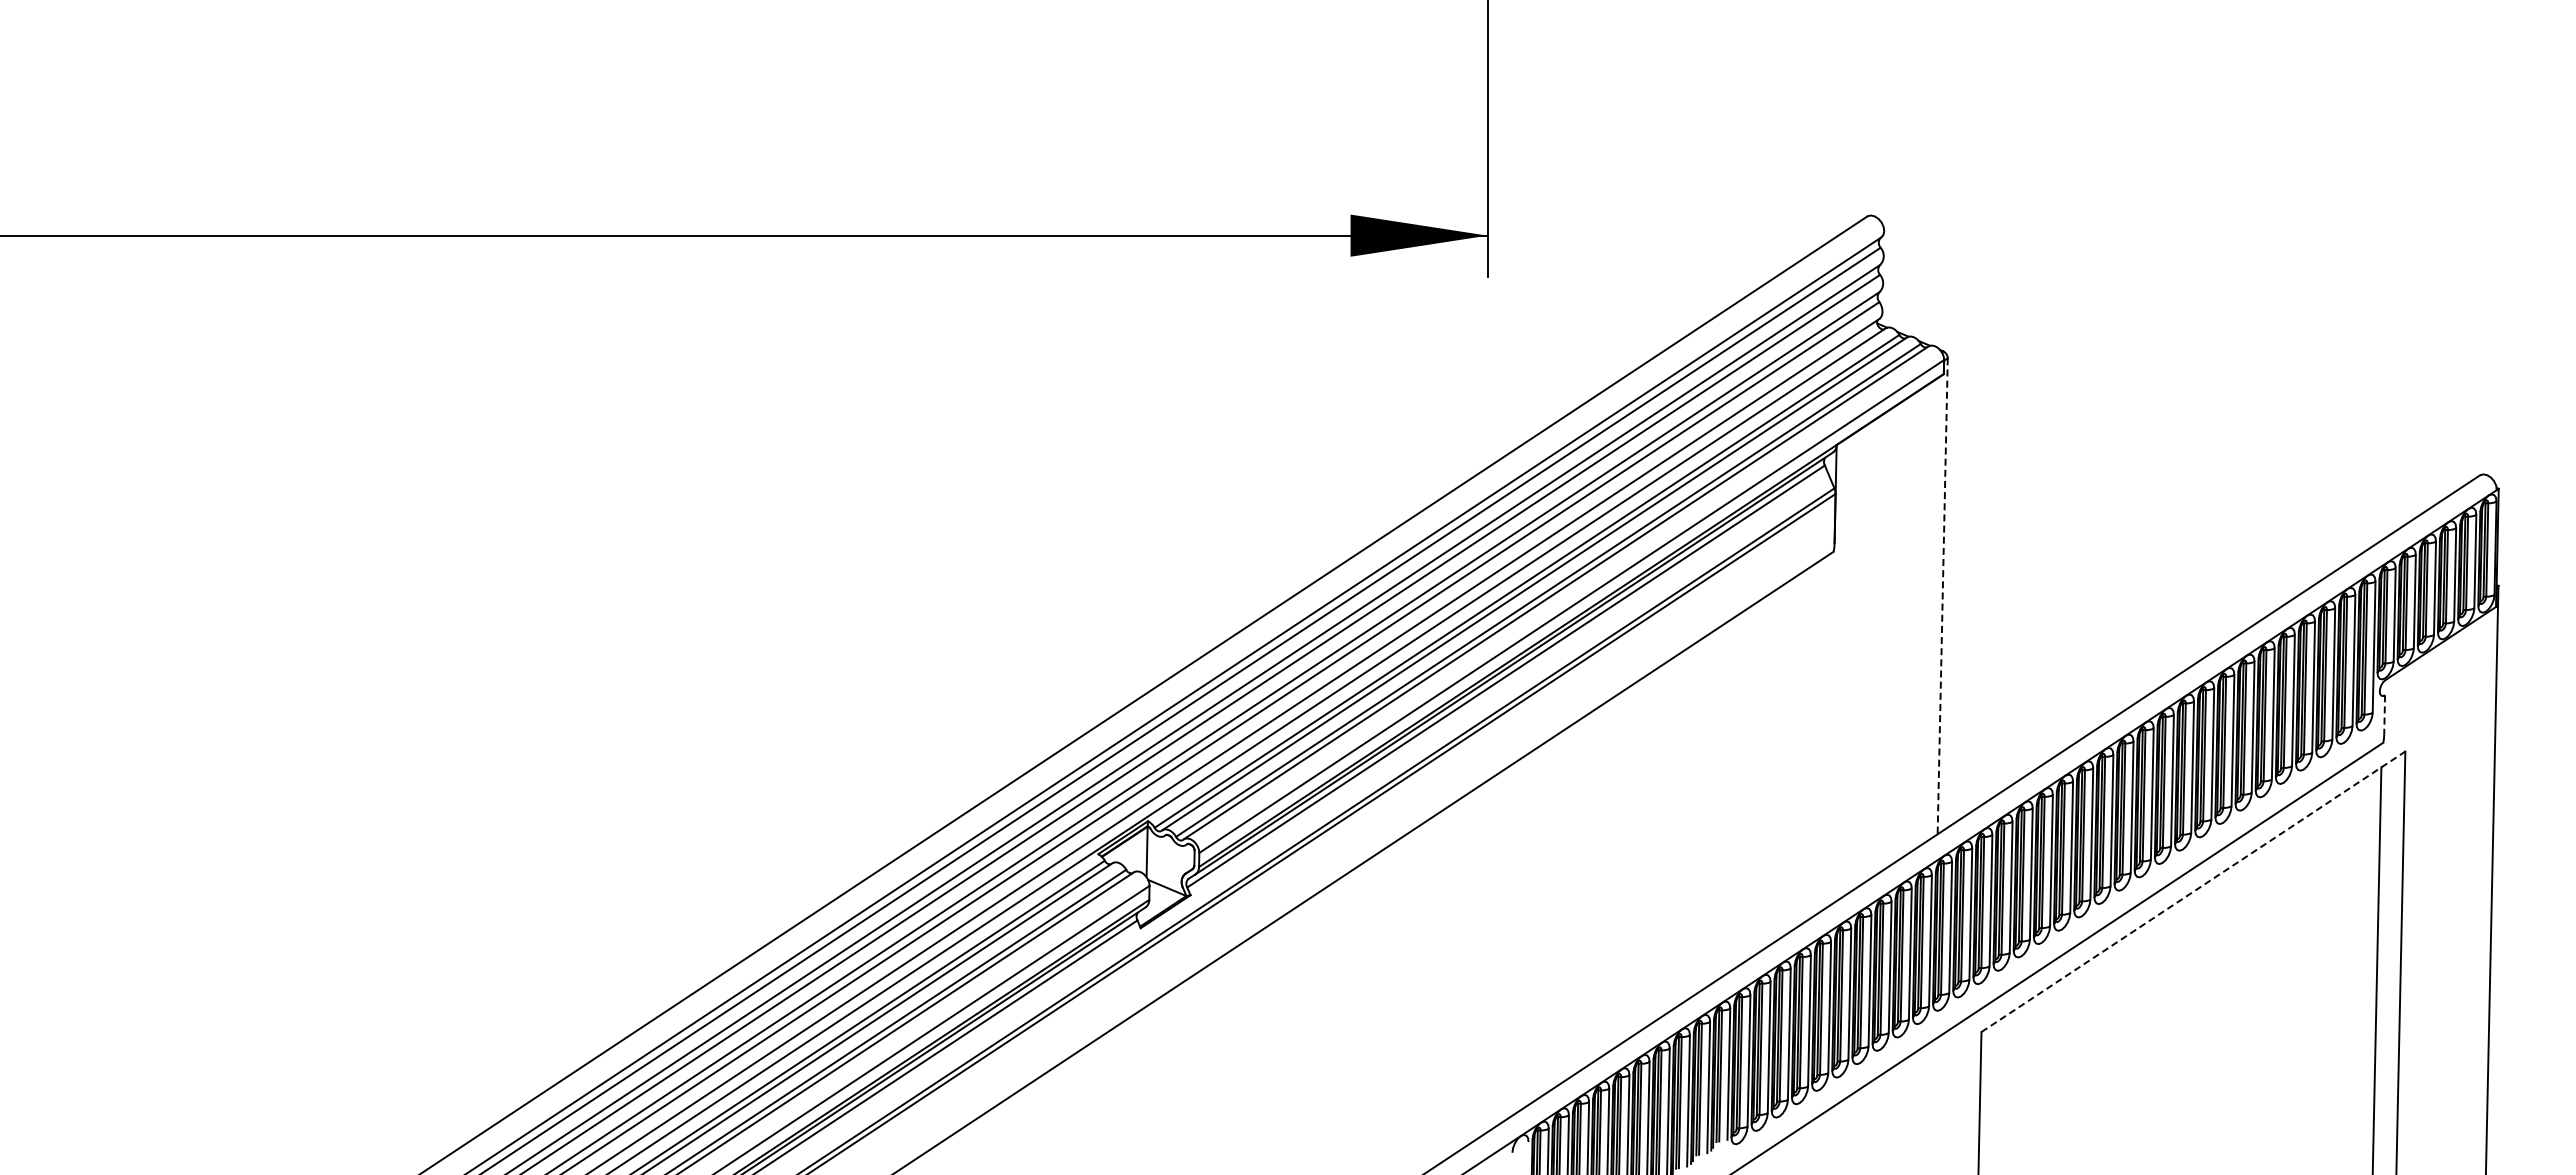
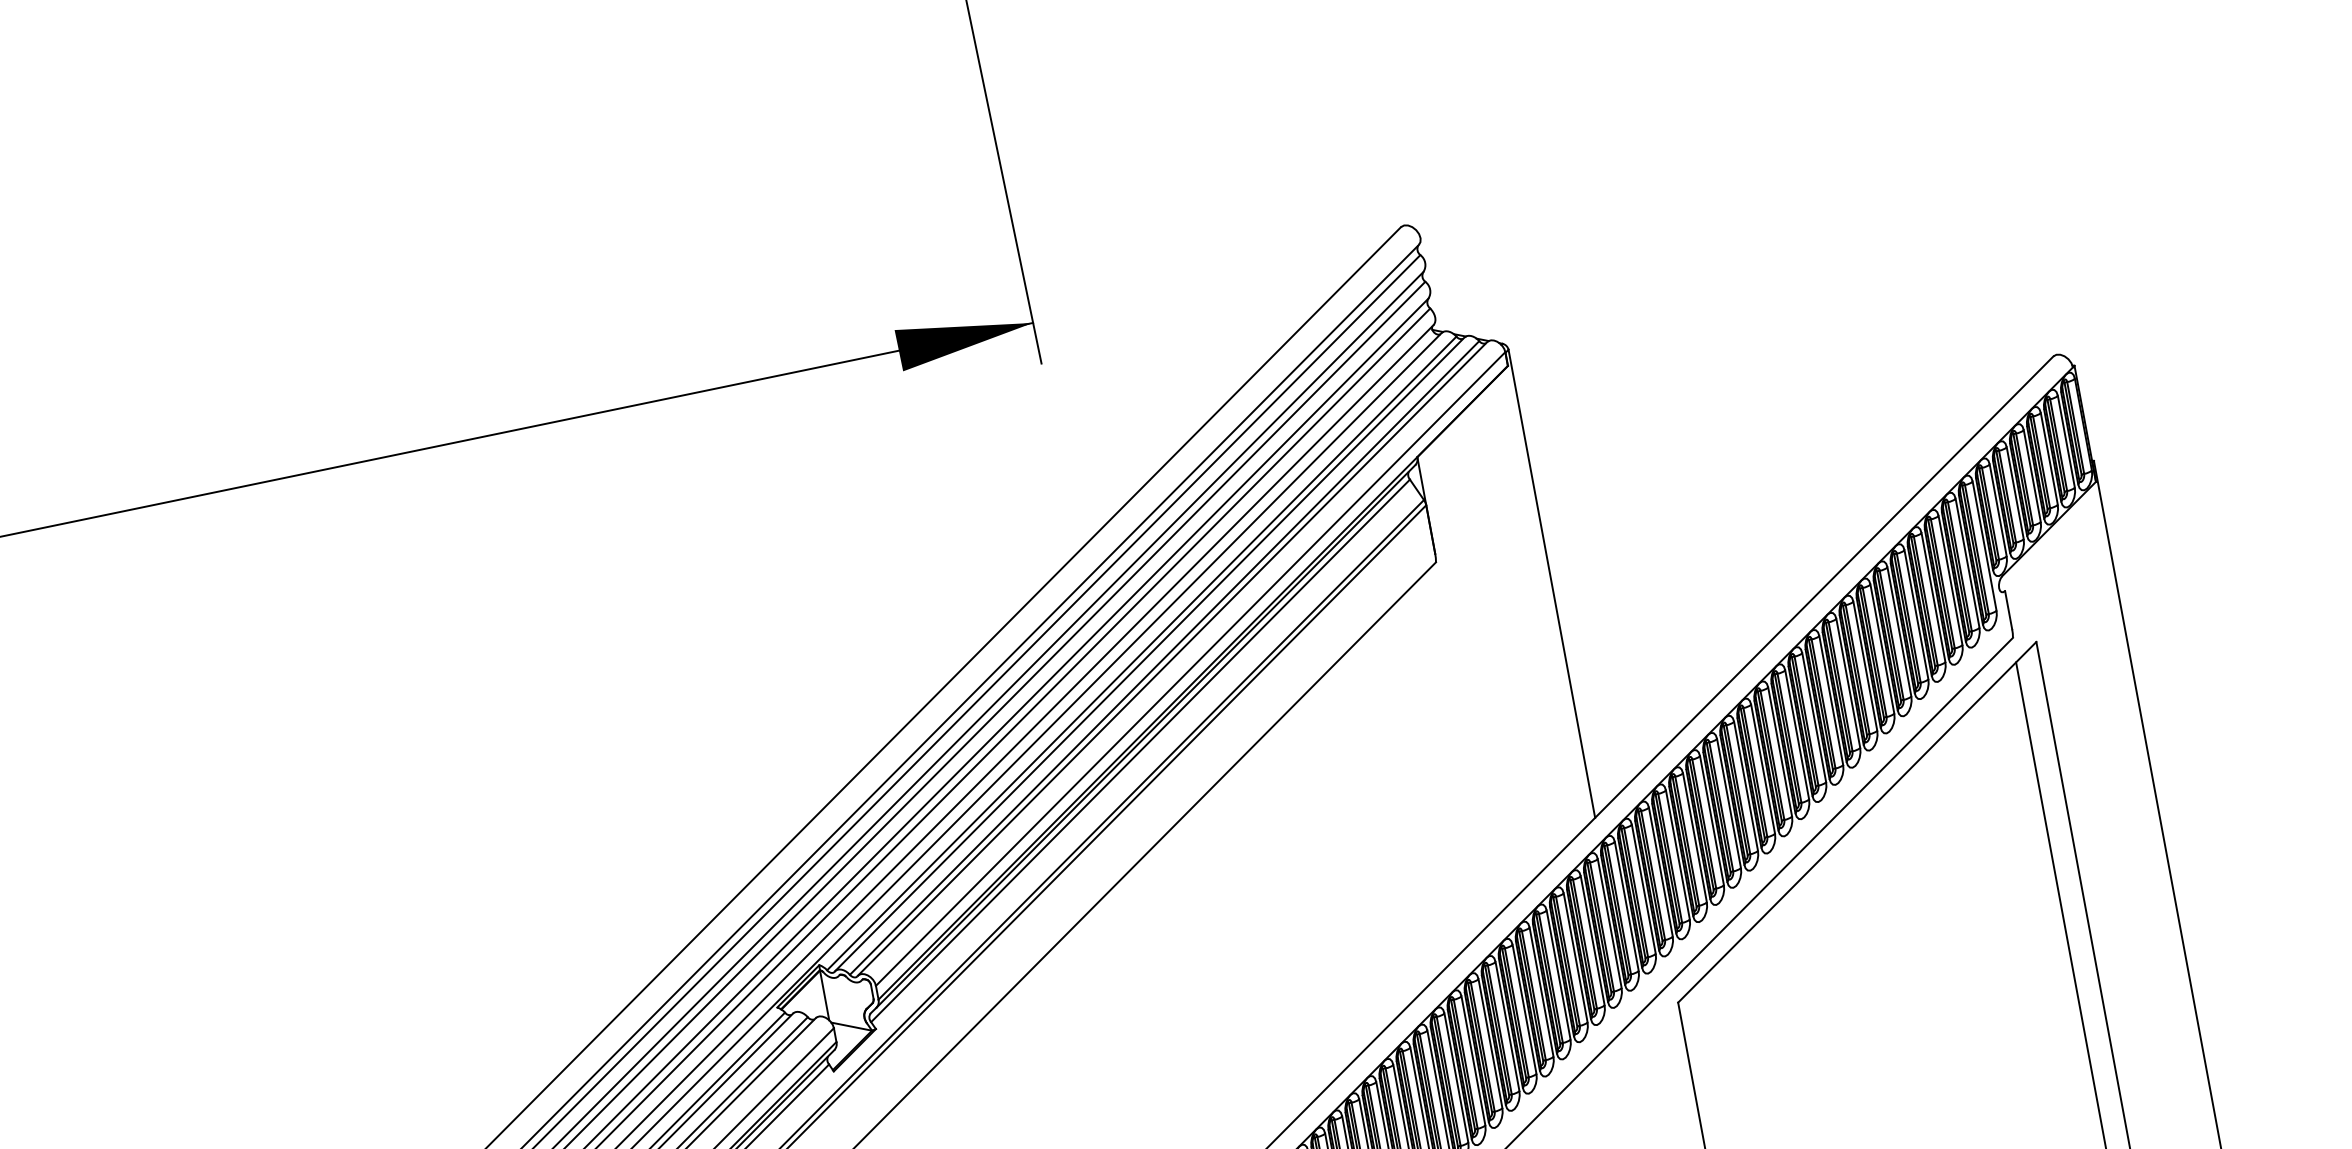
line: (1942, 596) -> (1551, 584), dashed -> solid
line: (2384, 715) -> (2008, 610), dashed -> solid
line: (2193, 891) -> (1857, 822), dashed -> solid

